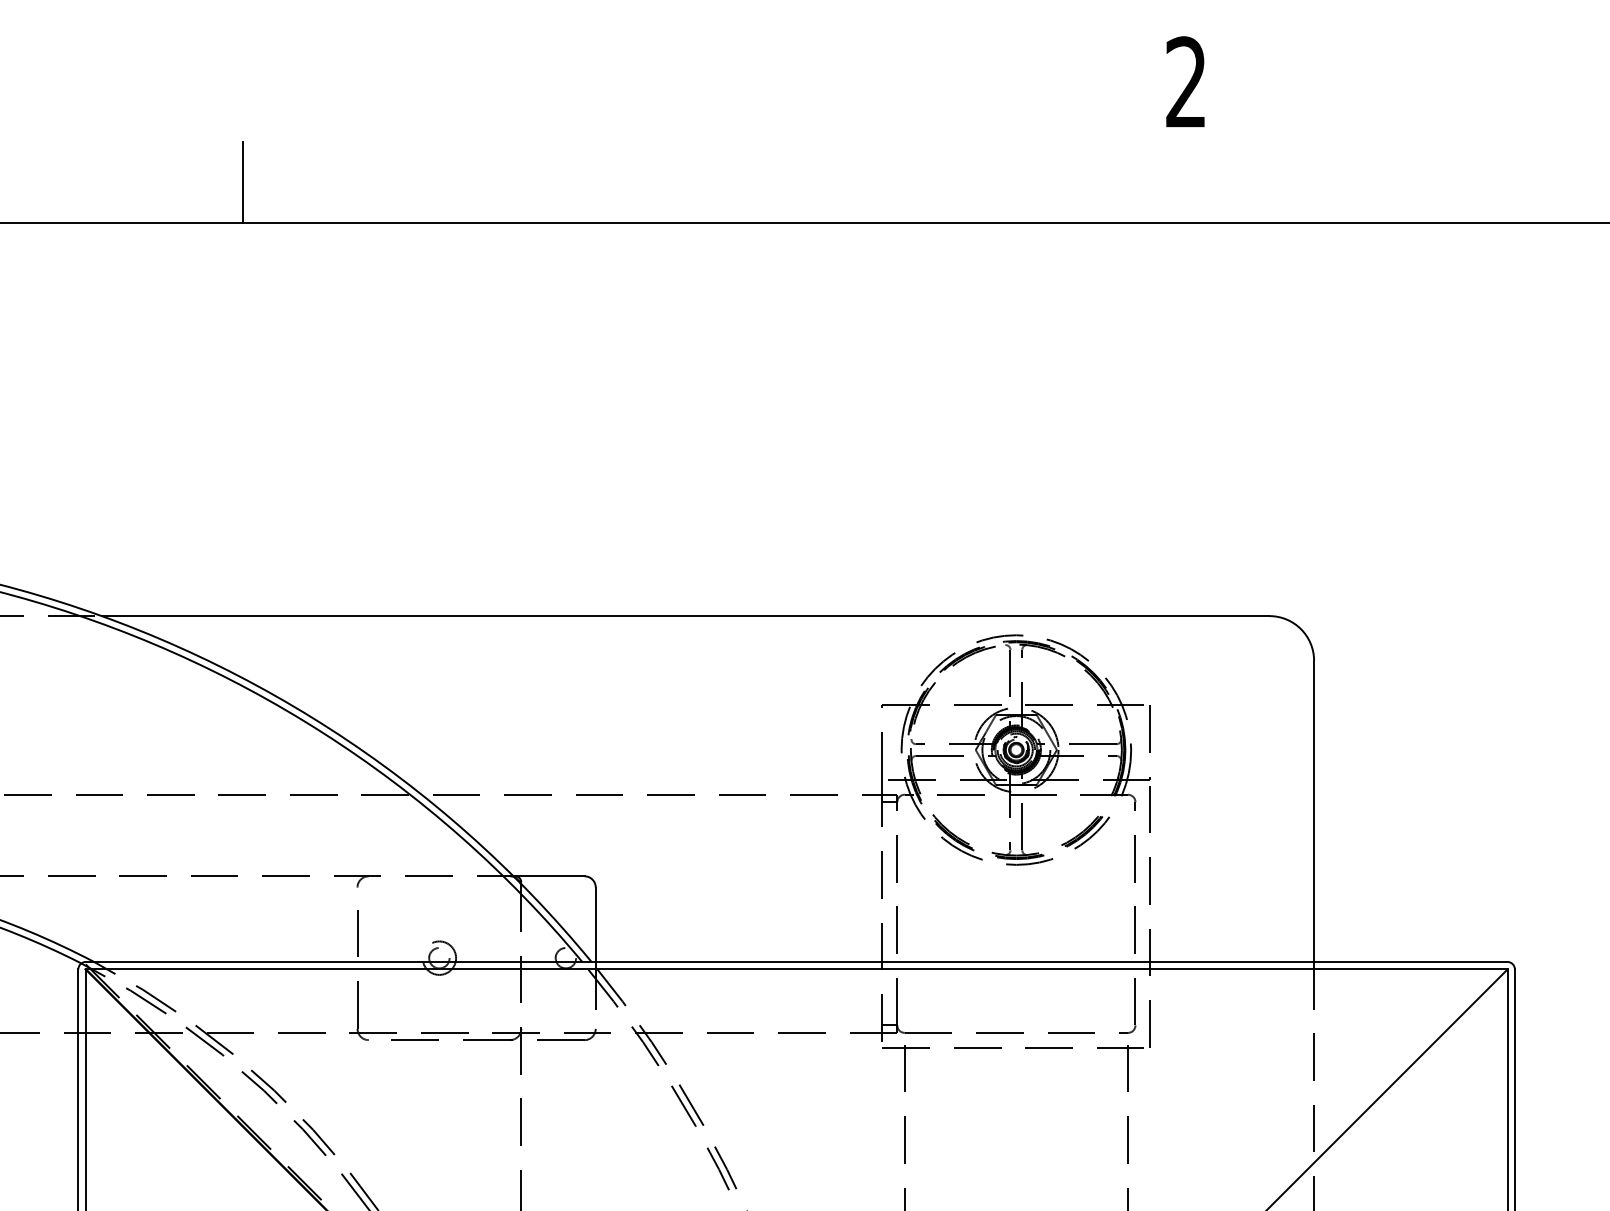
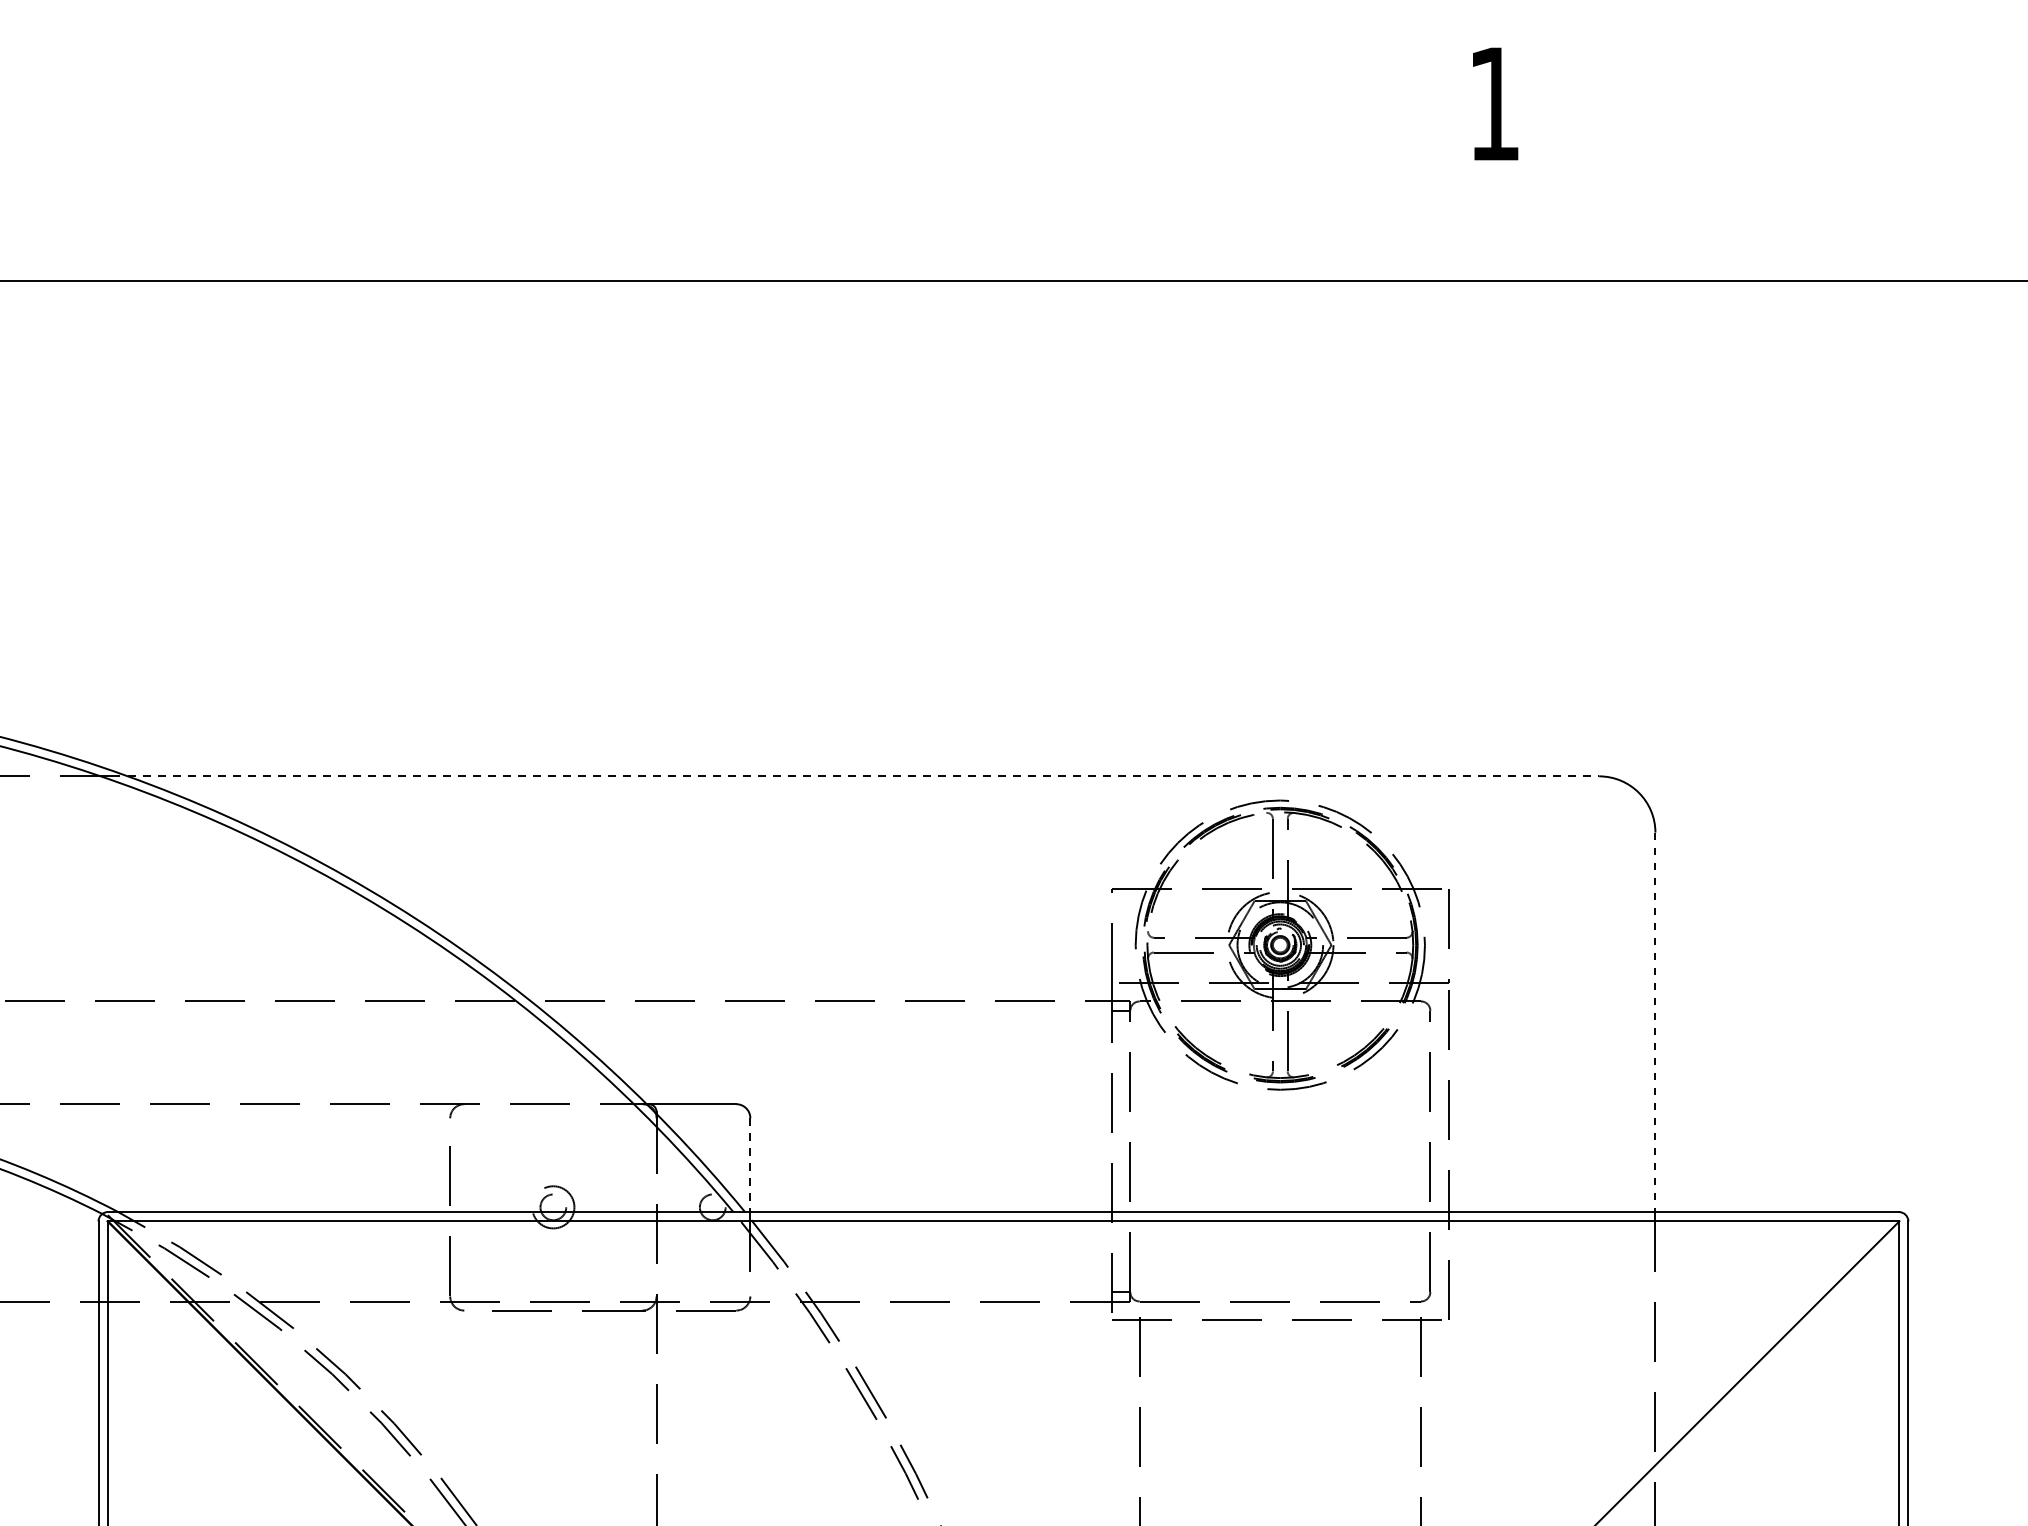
text: (1185, 81) -> (1493, 102), 2 -> 1
line: (243, 182) -> (306, 229), removed
line: (685, 616) -> (863, 776), solid -> dashed
line: (1314, 811) -> (1655, 1022), solid -> dashed
line: (595, 924) -> (750, 1165), solid -> dashed

